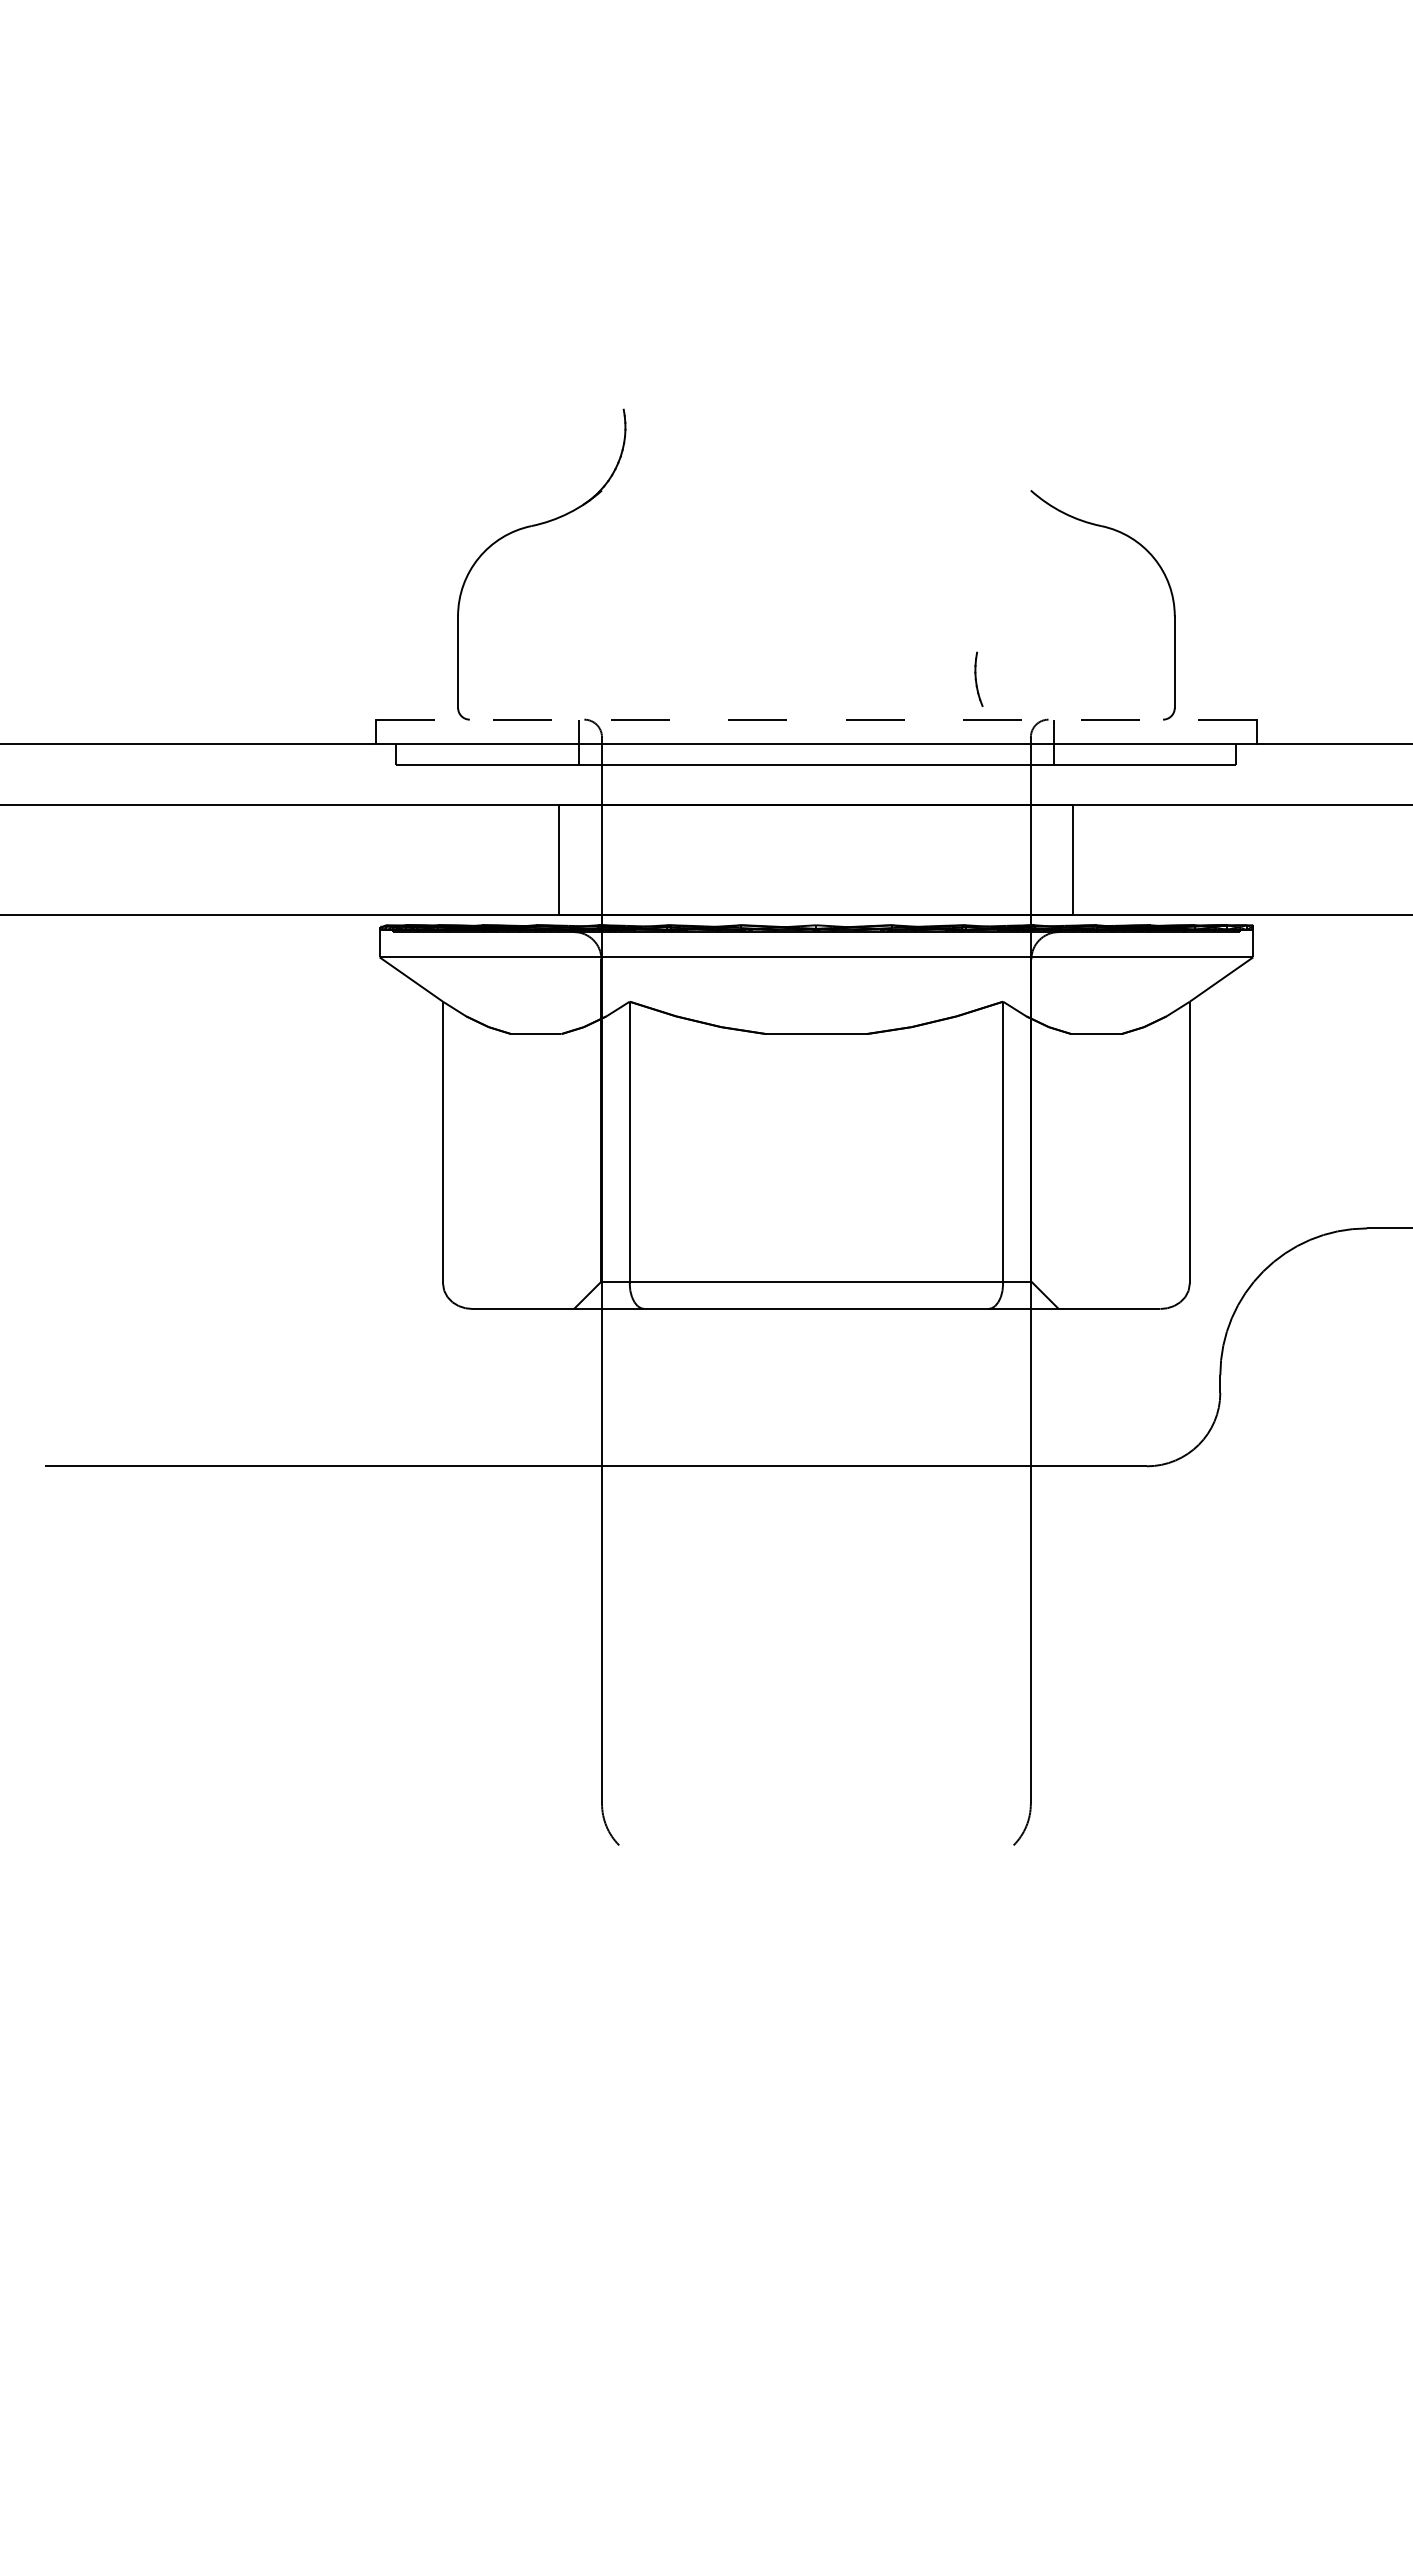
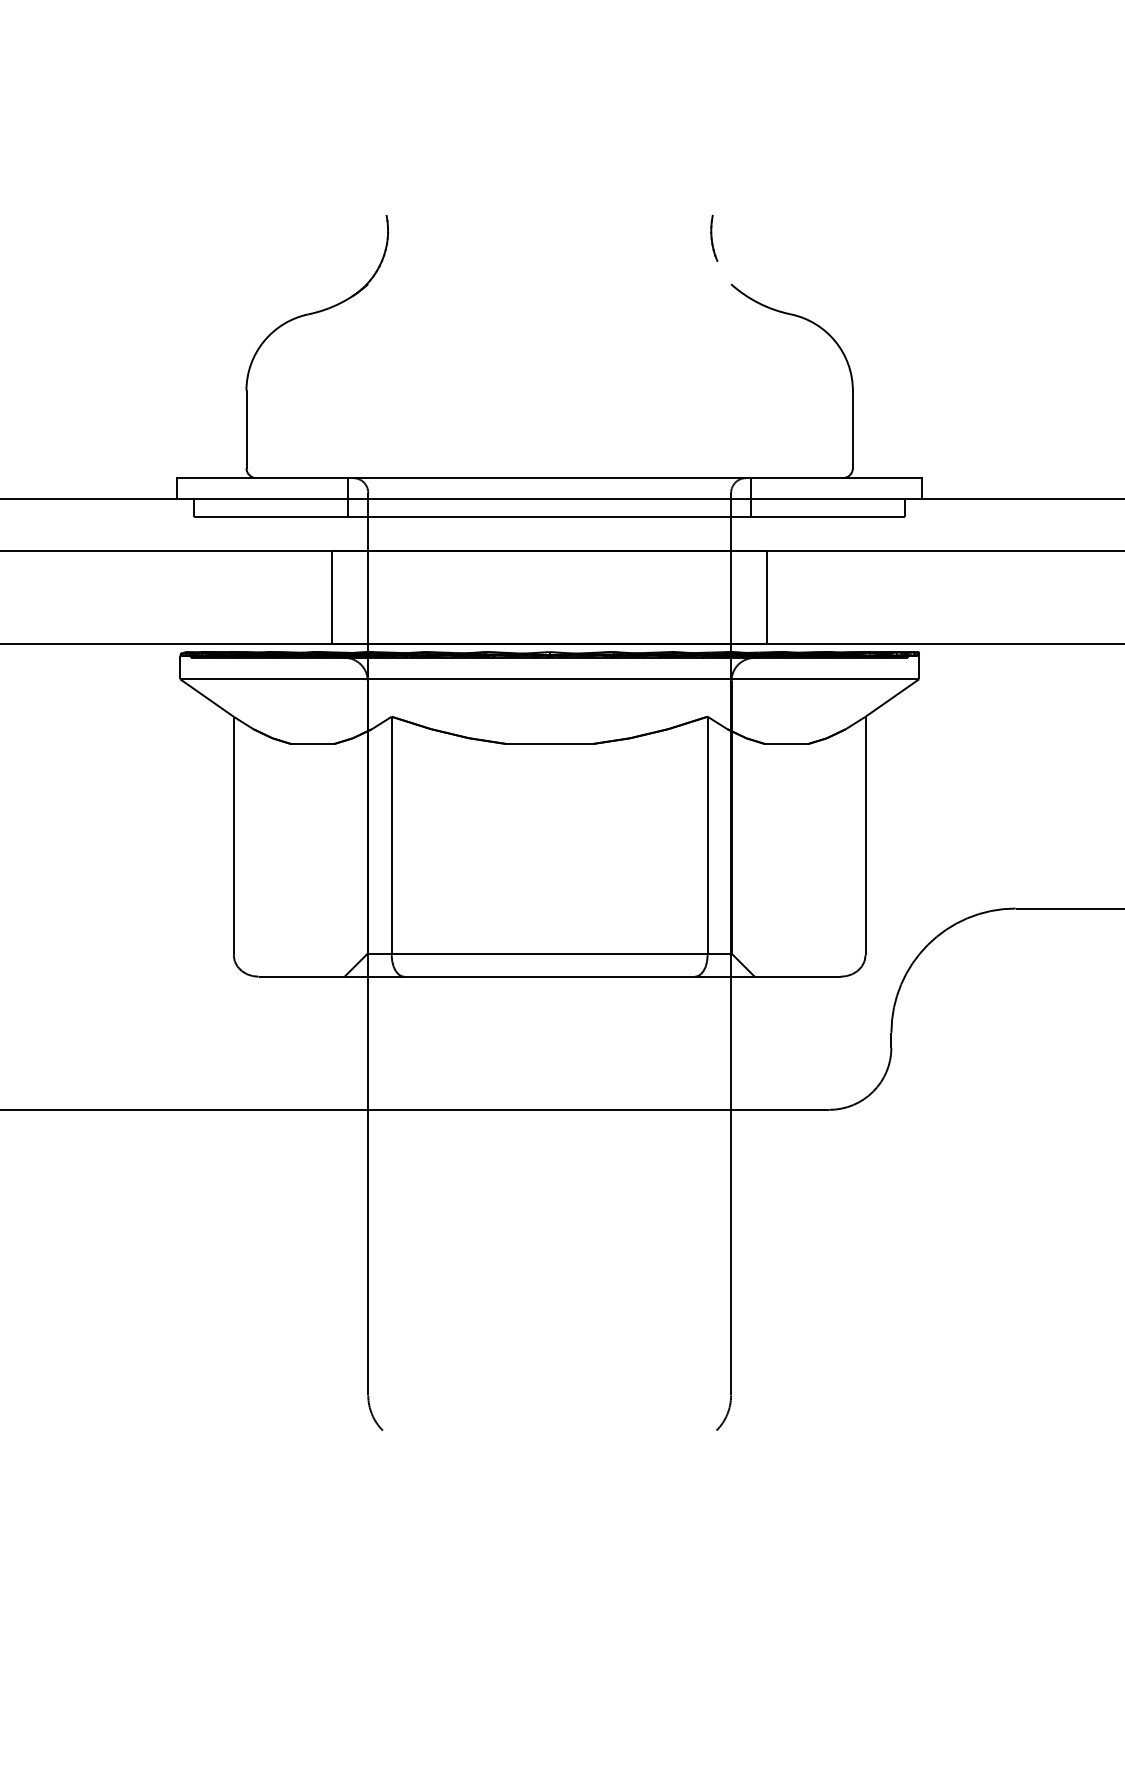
part: (978, 678) -> (713, 237), moved
line: (816, 719) -> (549, 477), dashed -> solid

